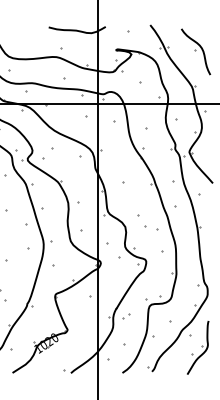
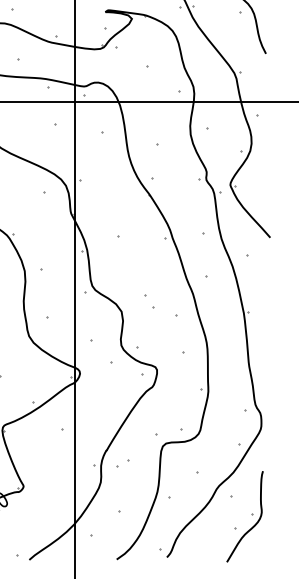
part: (141, 220) -> (149, 300), size x0.62

